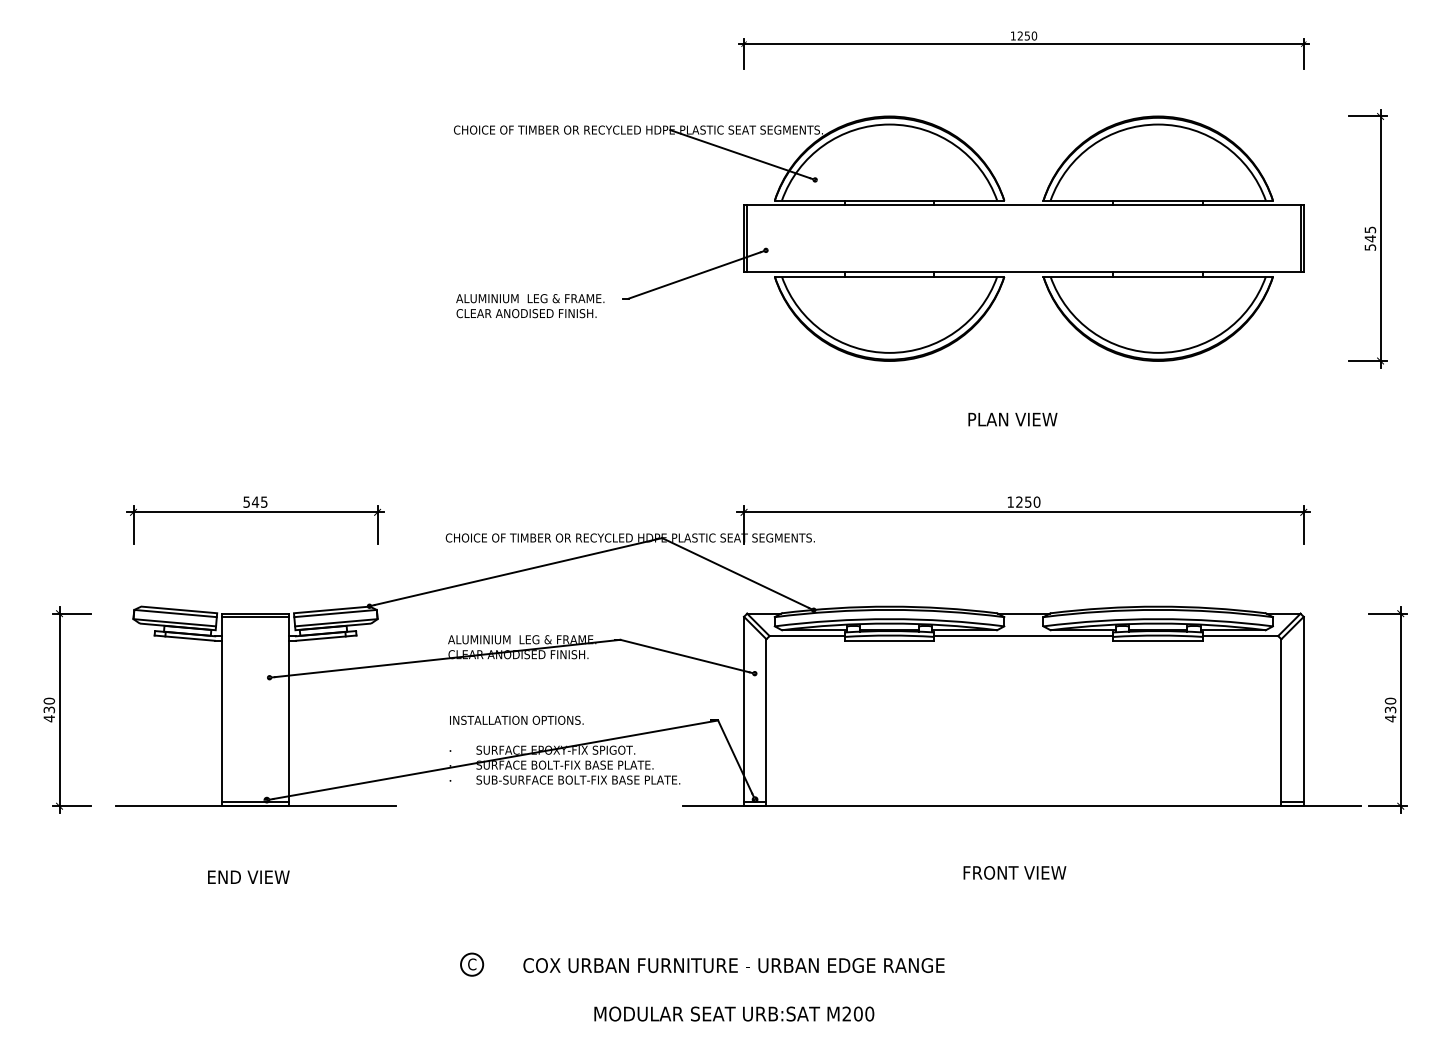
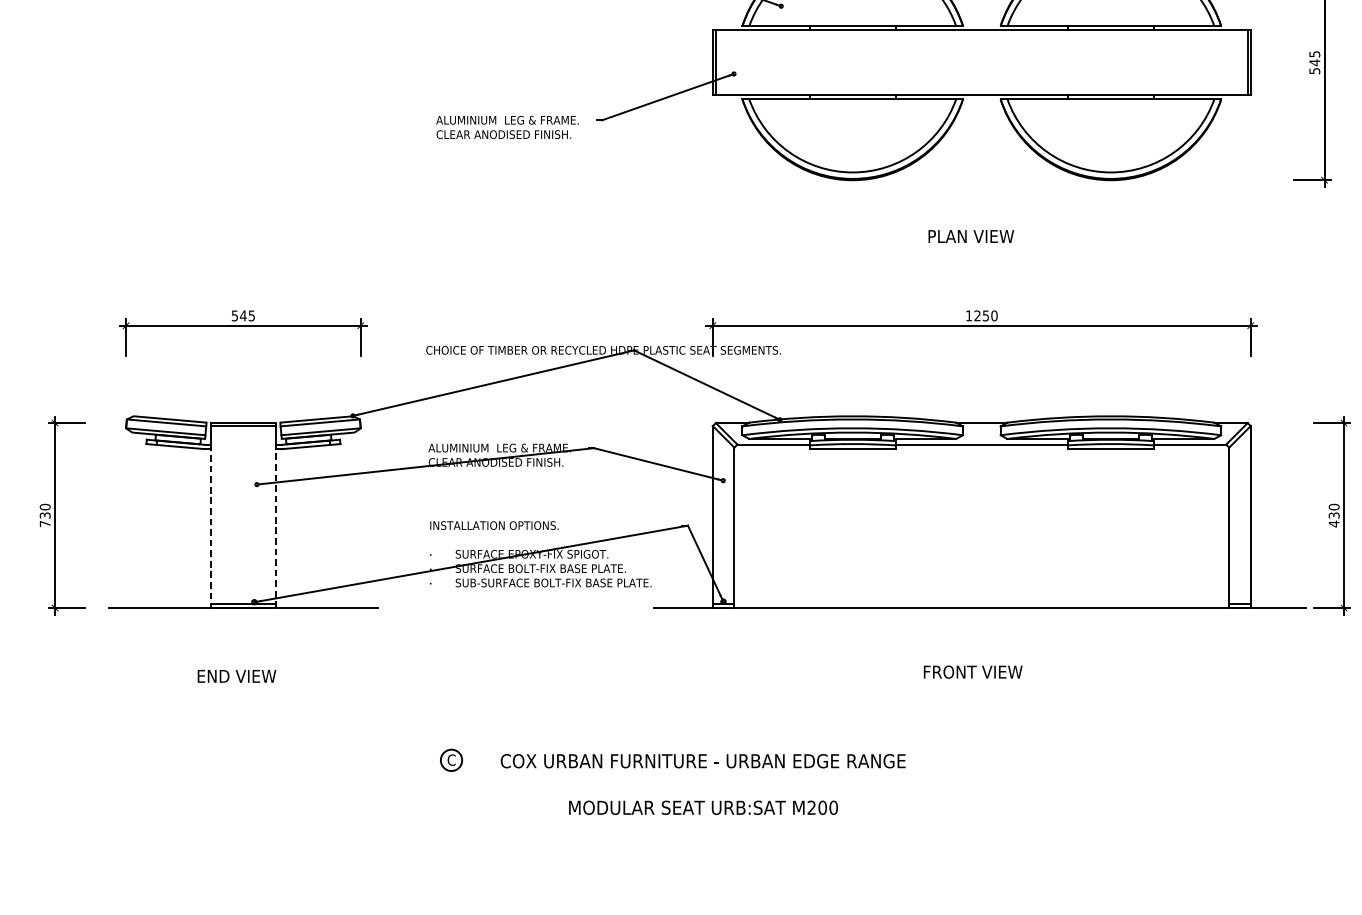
text: (48, 718) -> (44, 523), 430 -> 730
line: (289, 720) -> (276, 525), solid -> dashed
line: (221, 721) -> (210, 526), solid -> dashed

